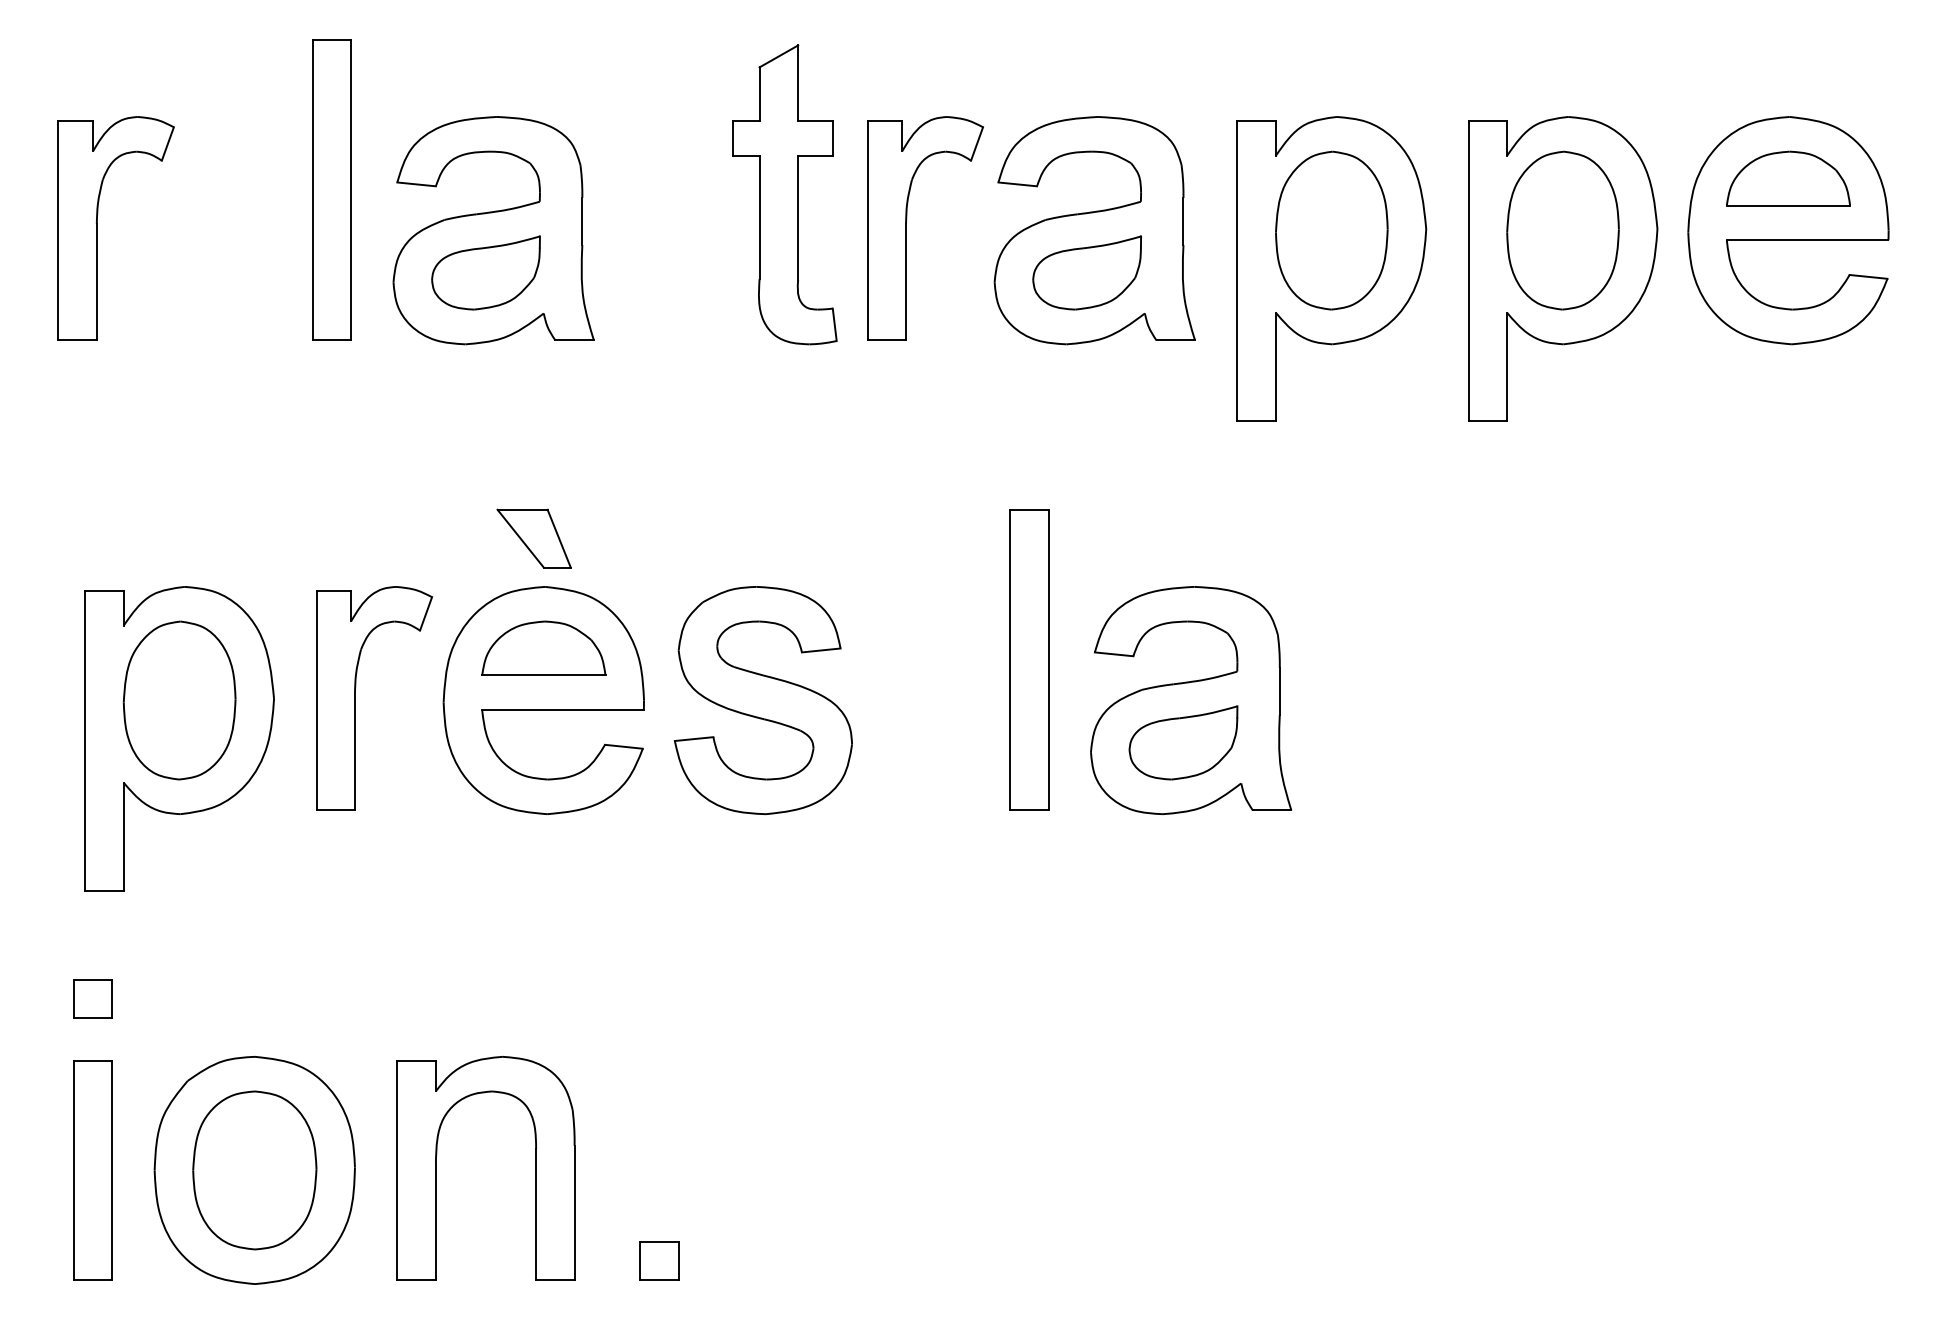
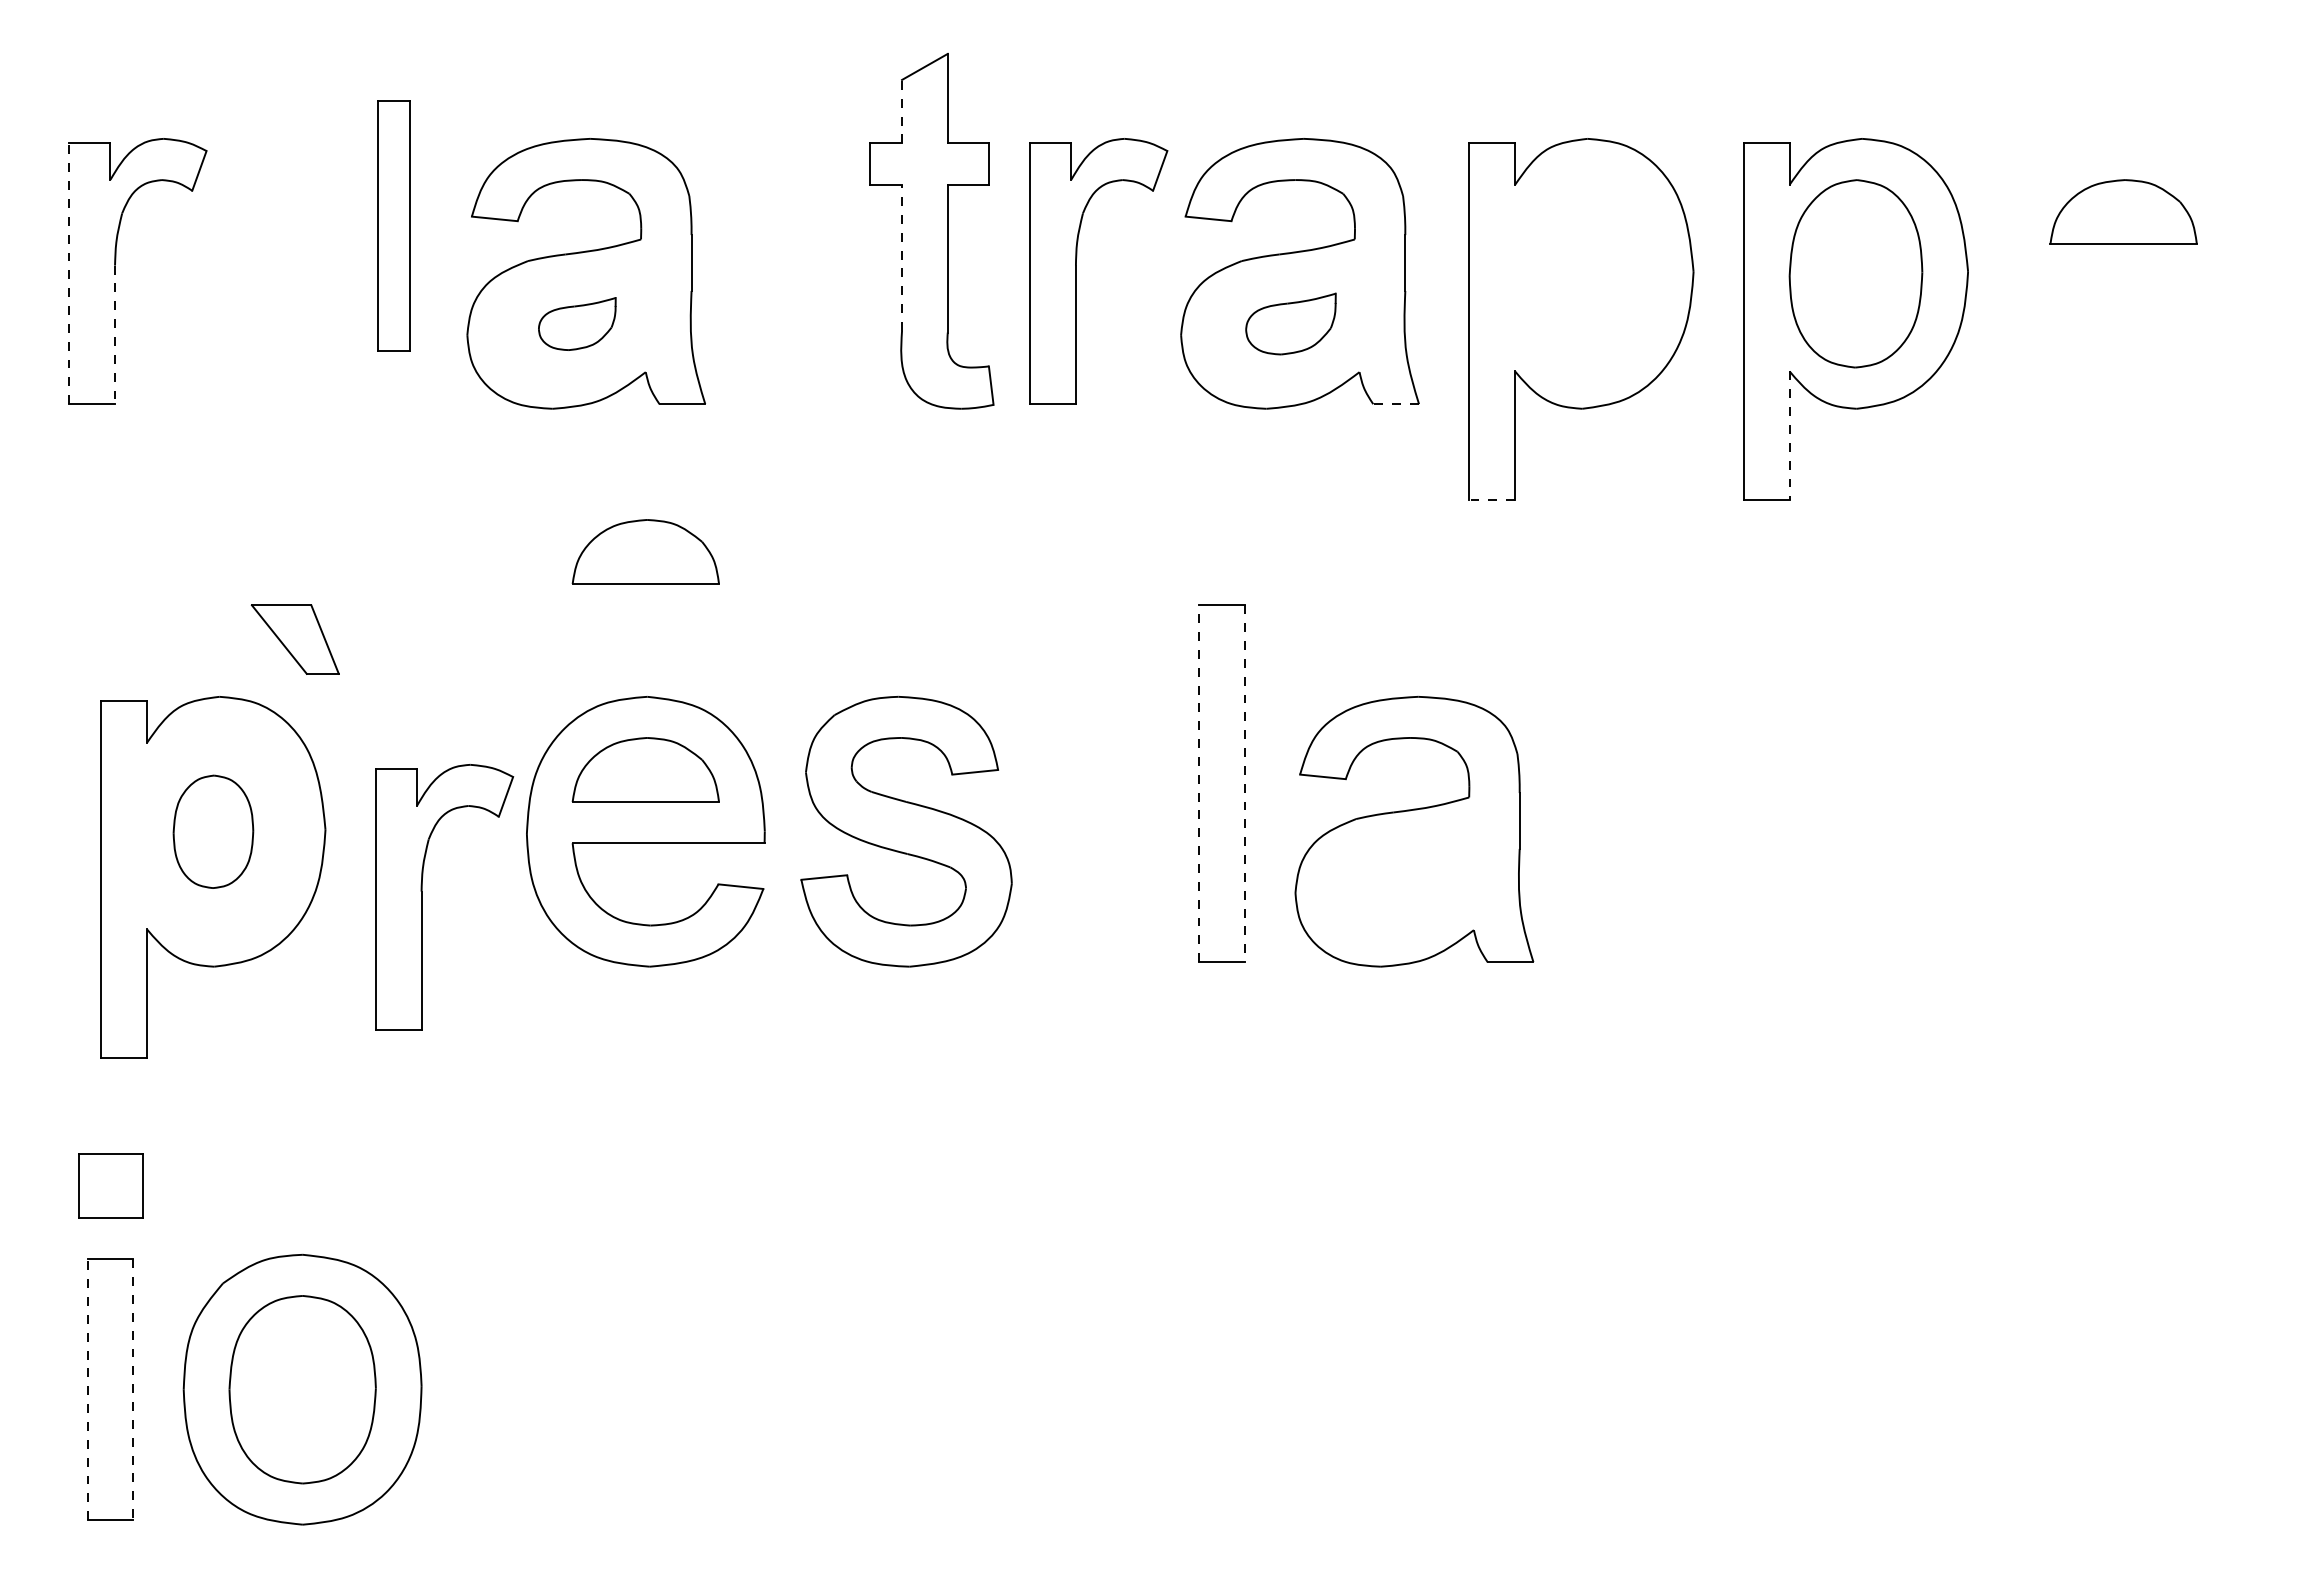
line: (760, 93) -> (902, 111), solid -> dashed
part: (331, 189) -> (393, 225), size x0.7
line: (760, 216) -> (902, 257), solid -> dashed
line: (58, 230) -> (69, 273), solid -> dashed
part: (1331, 230) -> (1581, 273), removed
part: (1788, 230) -> (2123, 273), removed
part: (486, 272) -> (577, 323), size x0.6
part: (1086, 272) -> (1290, 323), size x0.7
line: (97, 282) -> (115, 335), solid -> dashed
line: (1176, 340) -> (1396, 404), solid -> dashed
line: (1507, 367) -> (1789, 436), solid -> dashed
line: (1256, 421) -> (1492, 500), solid -> dashed
part: (543, 464) -> (645, 551), added
part: (533, 538) -> (294, 639), moved
line: (1010, 659) -> (1199, 783), solid -> dashed
line: (1048, 660) -> (1245, 784), solid -> dashed
part: (355, 698) -> (422, 897), moved
part: (179, 700) -> (213, 831), size x0.6
part: (1183, 742) -> (1405, 881), removed
part: (92, 998) -> (110, 1185), size x1.4
part: (436, 1168) -> (518, 1387), removed
line: (73, 1170) -> (87, 1389), solid -> dashed
line: (112, 1171) -> (133, 1390), solid -> dashed
part: (658, 1260) -> (782, 1496), removed

